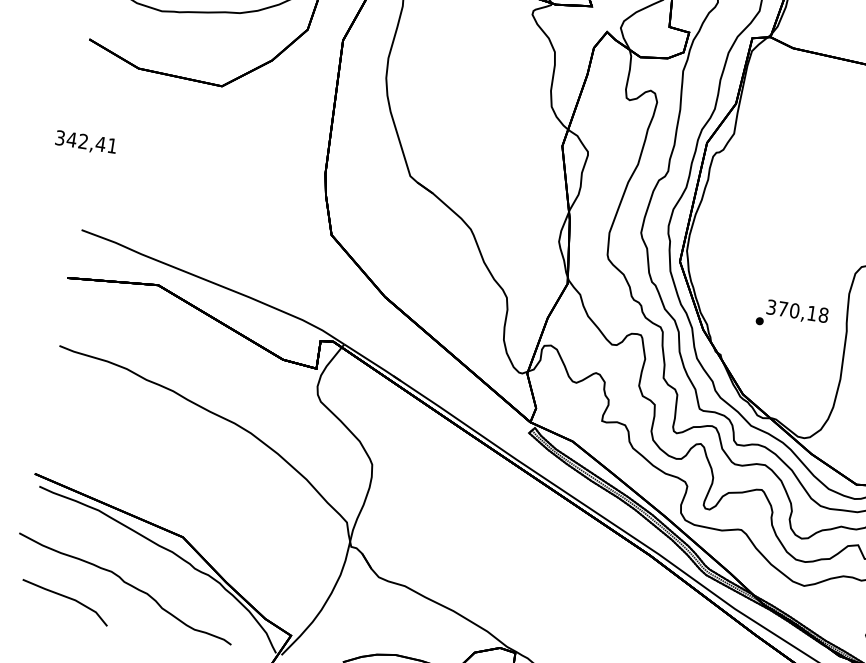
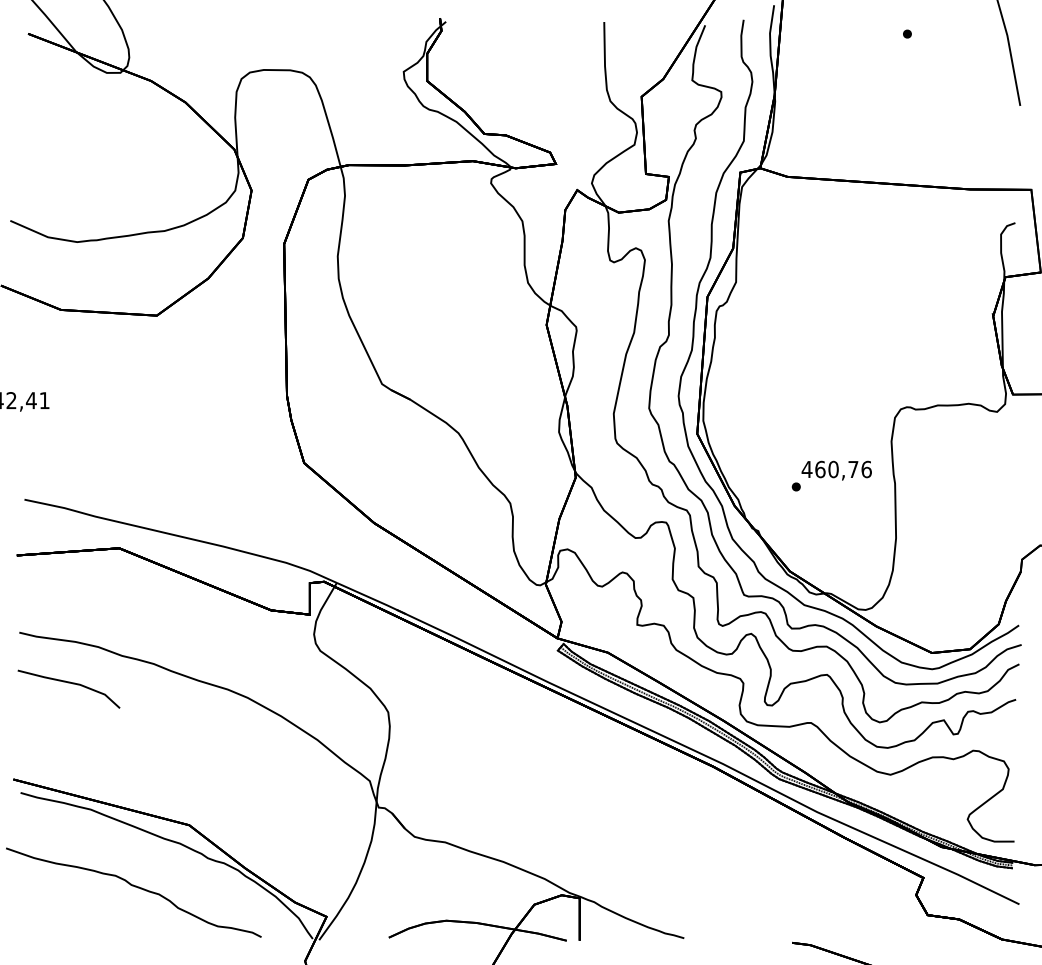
text: (797, 311) -> (836, 469), 370,18 -> 460,76
part: (64, 602) -> (68, 688), moved

